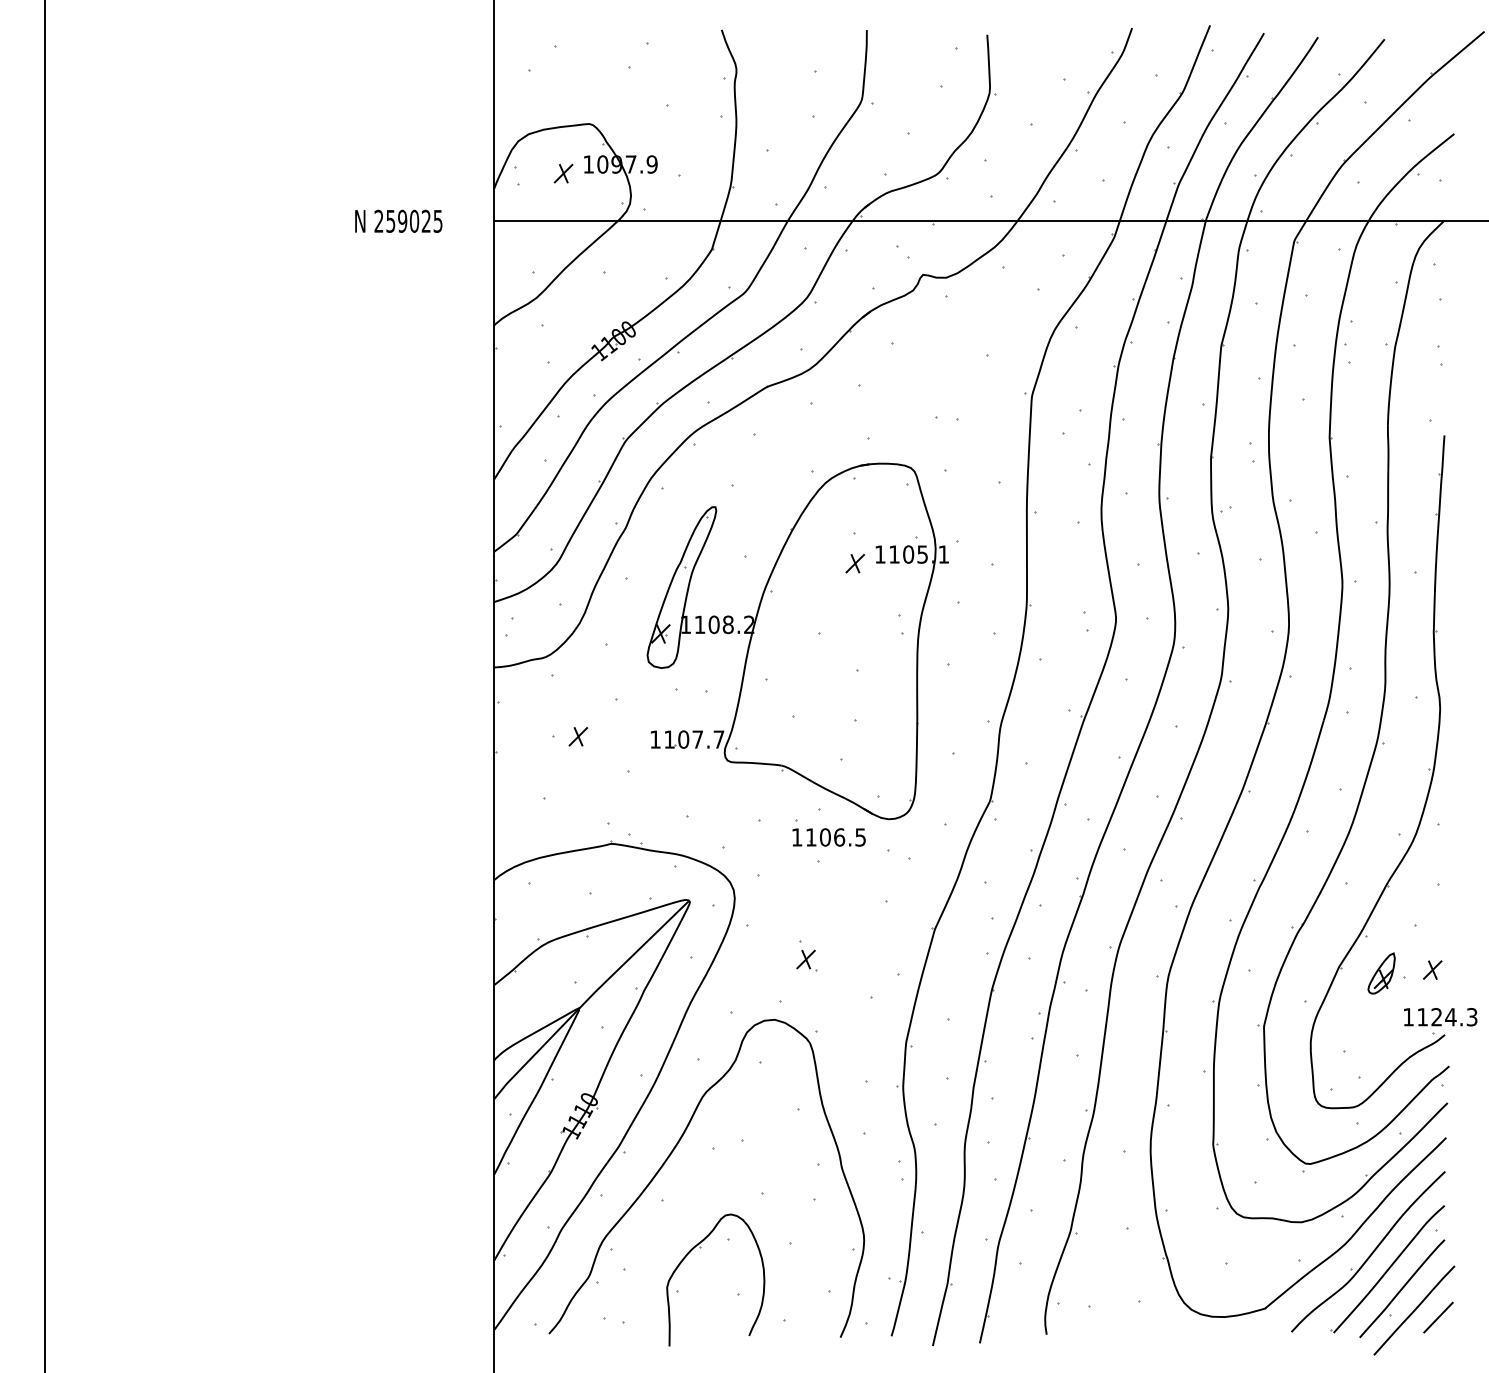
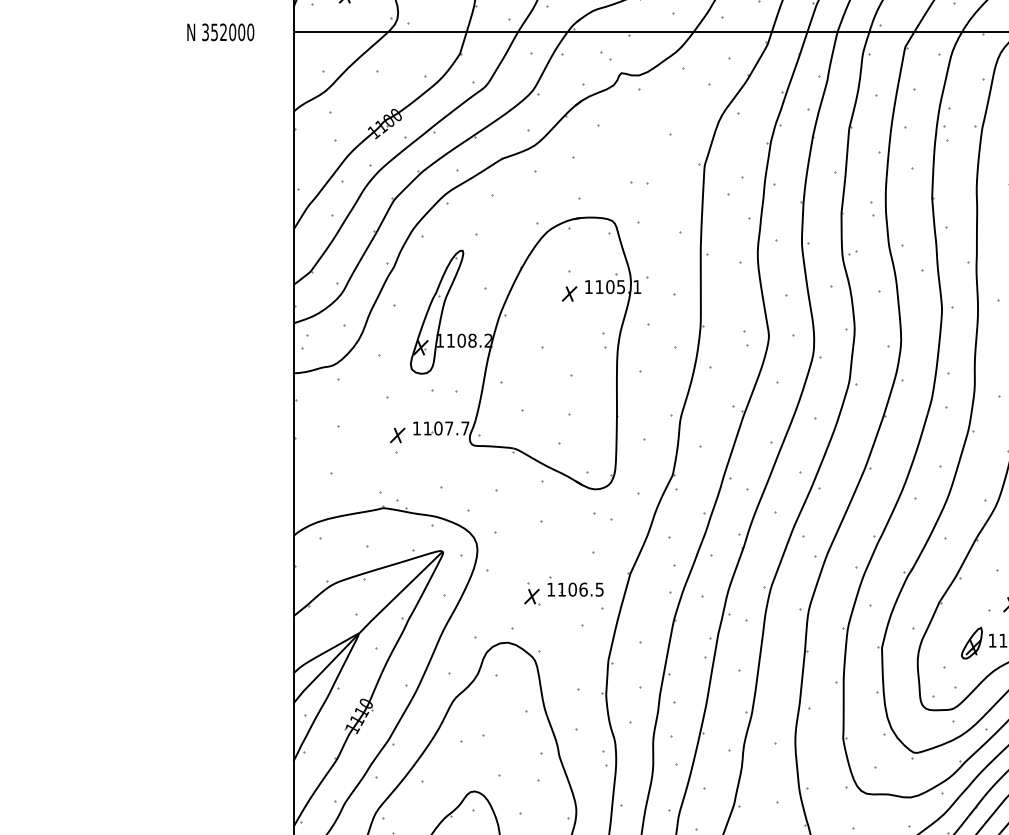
text: (408, 220) -> (228, 31), 259025 -> 352000
part: (577, 736) -> (397, 435), moved
part: (828, 832) -> (575, 585), moved
part: (1381, 973) -> (971, 643), moved

